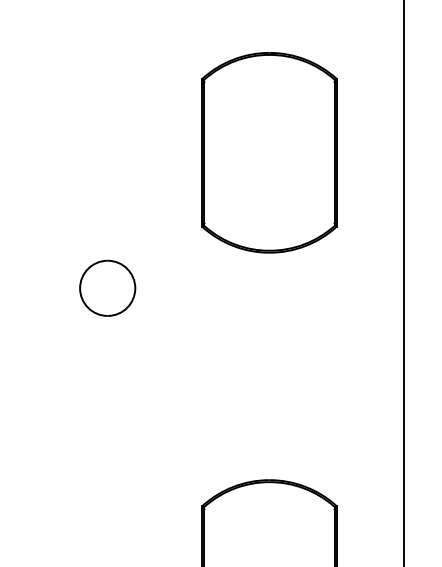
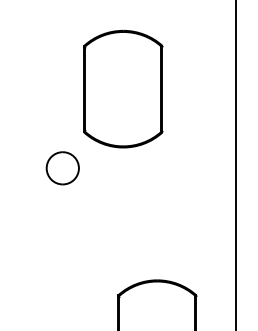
part: (269, 151) -> (123, 88), moved

